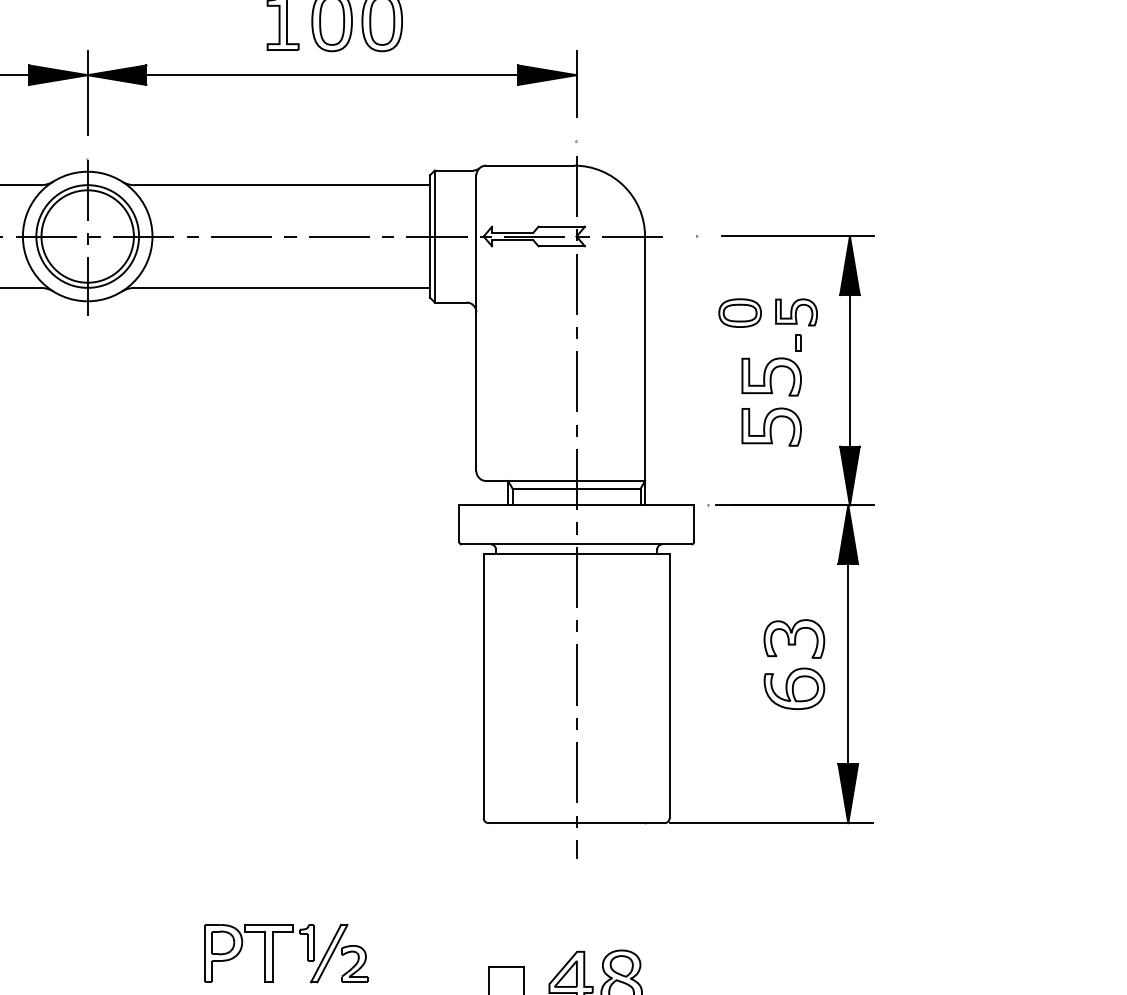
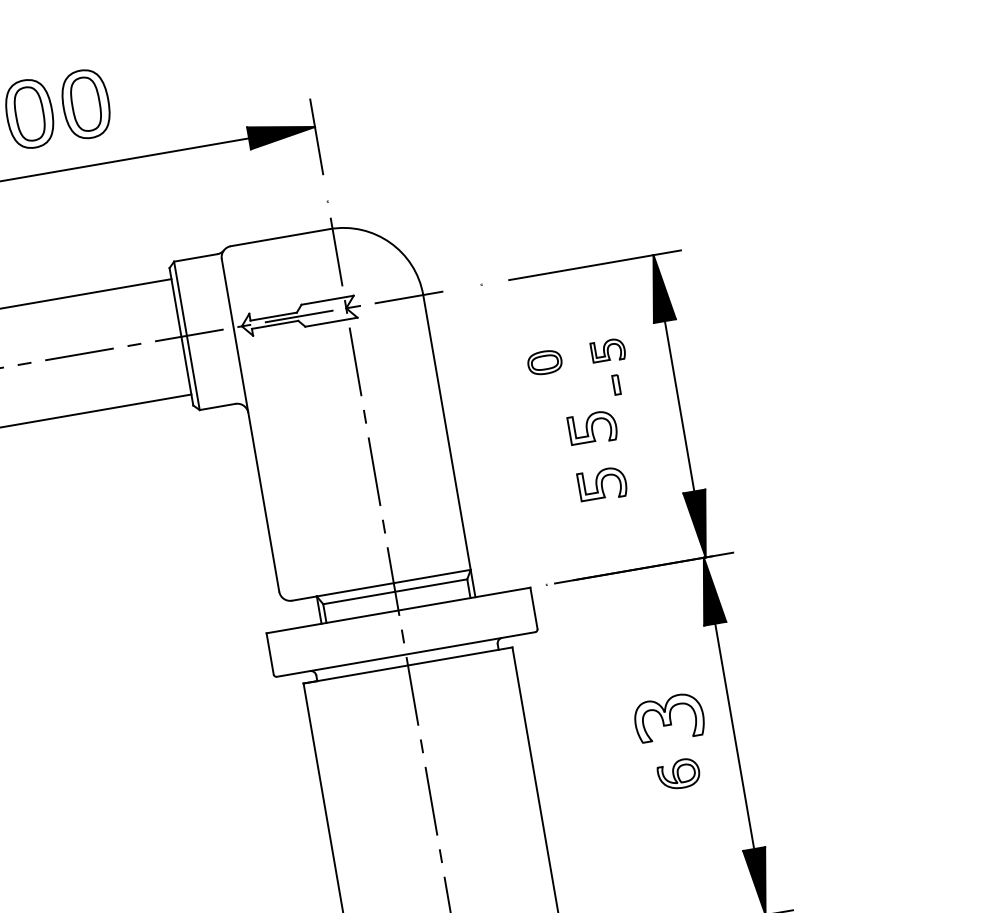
part: (739, 312) -> (544, 362), size x0.7
part: (796, 312) -> (608, 351), size x0.7
part: (771, 376) -> (592, 427), size x0.7
part: (771, 426) -> (602, 484), size x0.7
part: (794, 688) -> (678, 774), size x0.6

